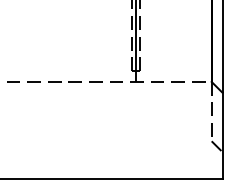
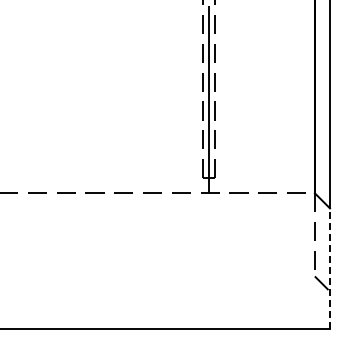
line: (222, 135) -> (330, 268), solid -> dashed

